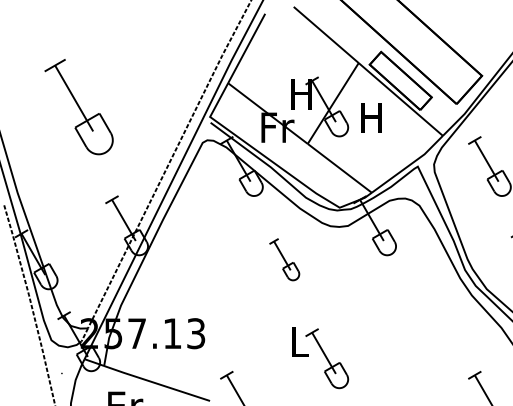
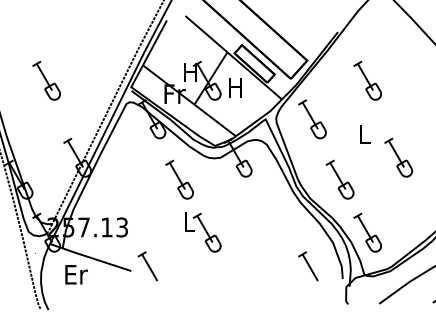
part: (79, 106) -> (46, 80), size x0.62
part: (284, 259) -> (179, 179), size x1.43
part: (321, 358) -> (203, 232), moved

